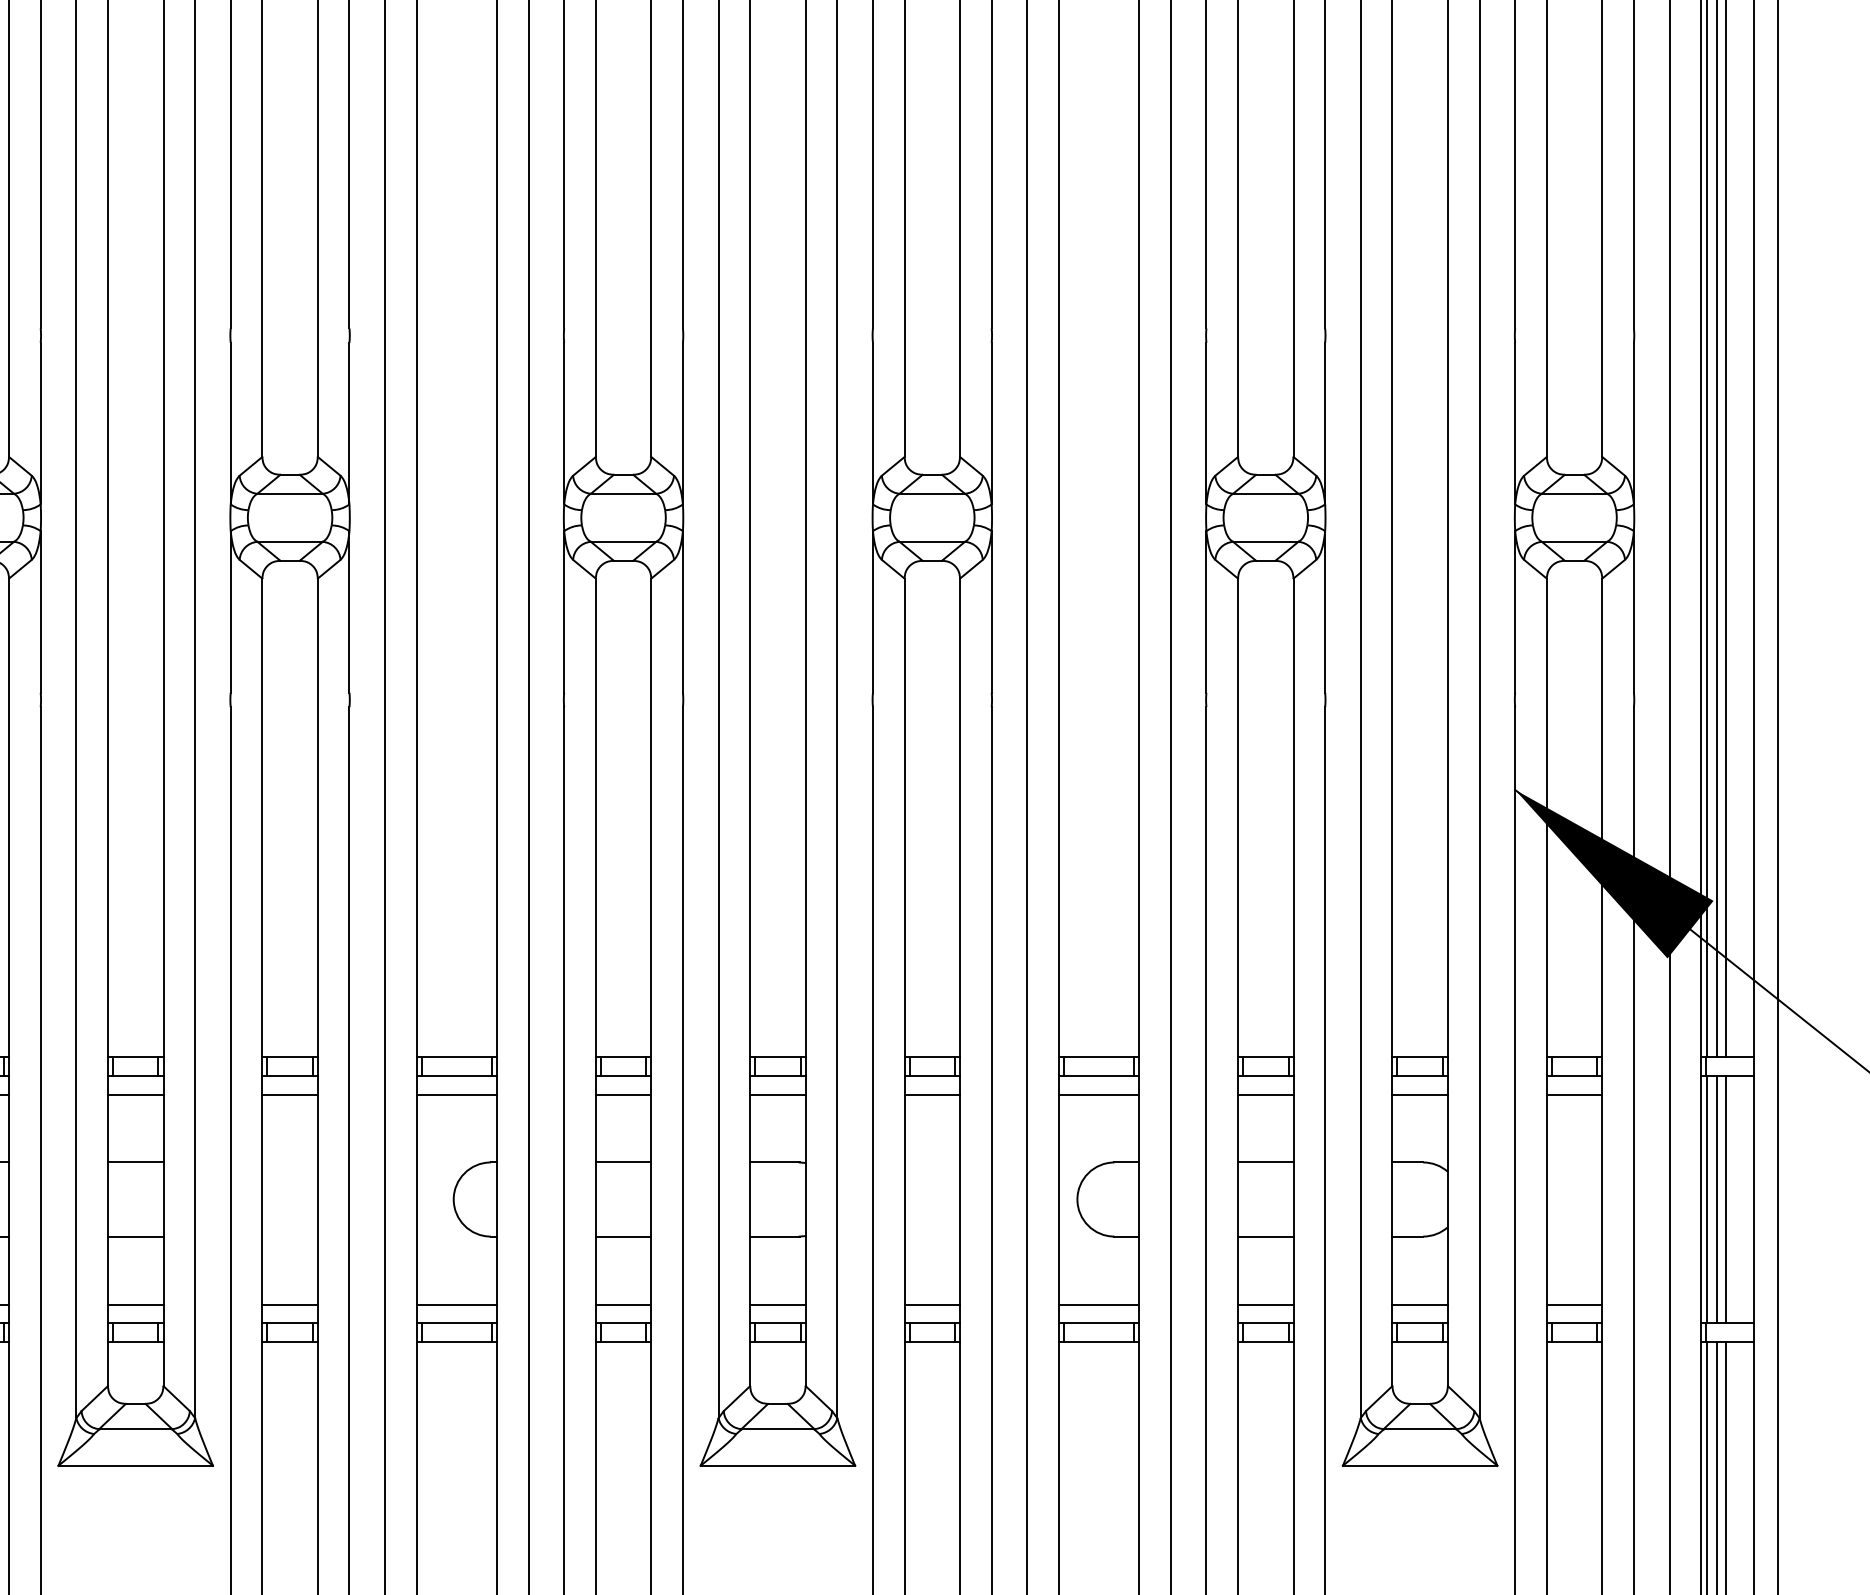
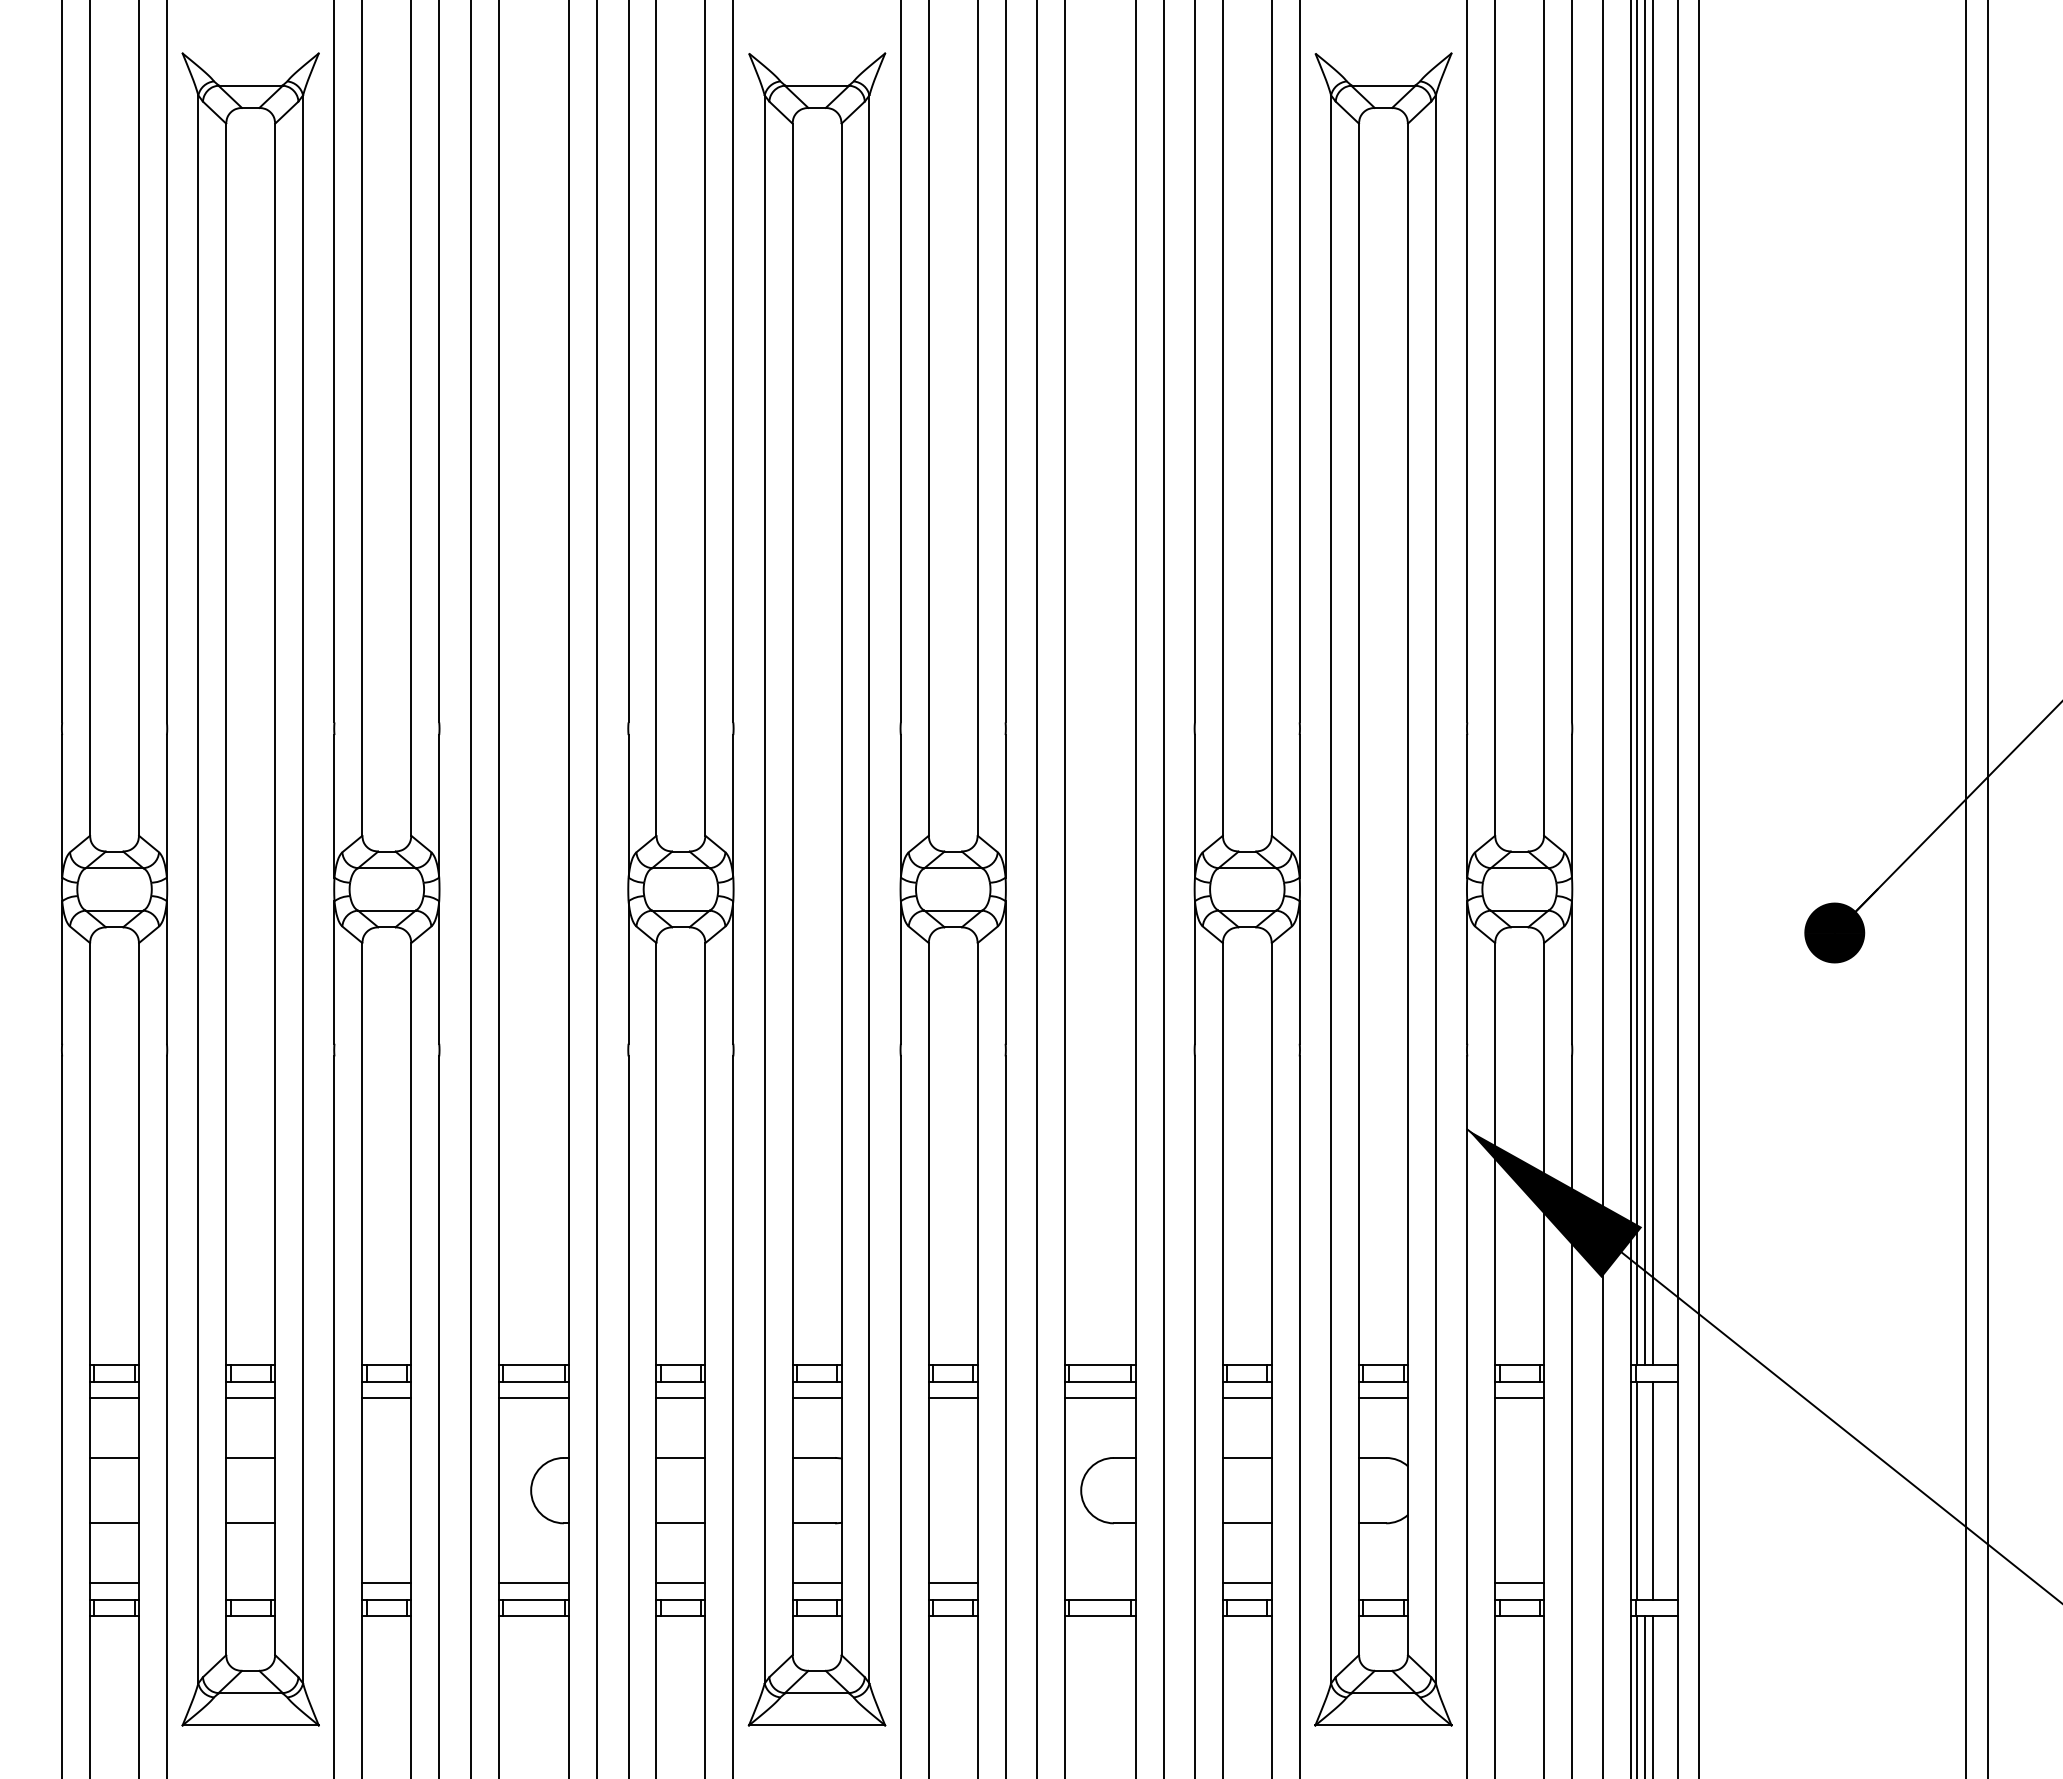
line: (1716, 1199) -> (1644, 1490), removed
line: (135, 1304) -> (250, 1583), removed
line: (1098, 1304) -> (1099, 1583), removed
line: (1419, 1304) -> (1382, 1583), removed

